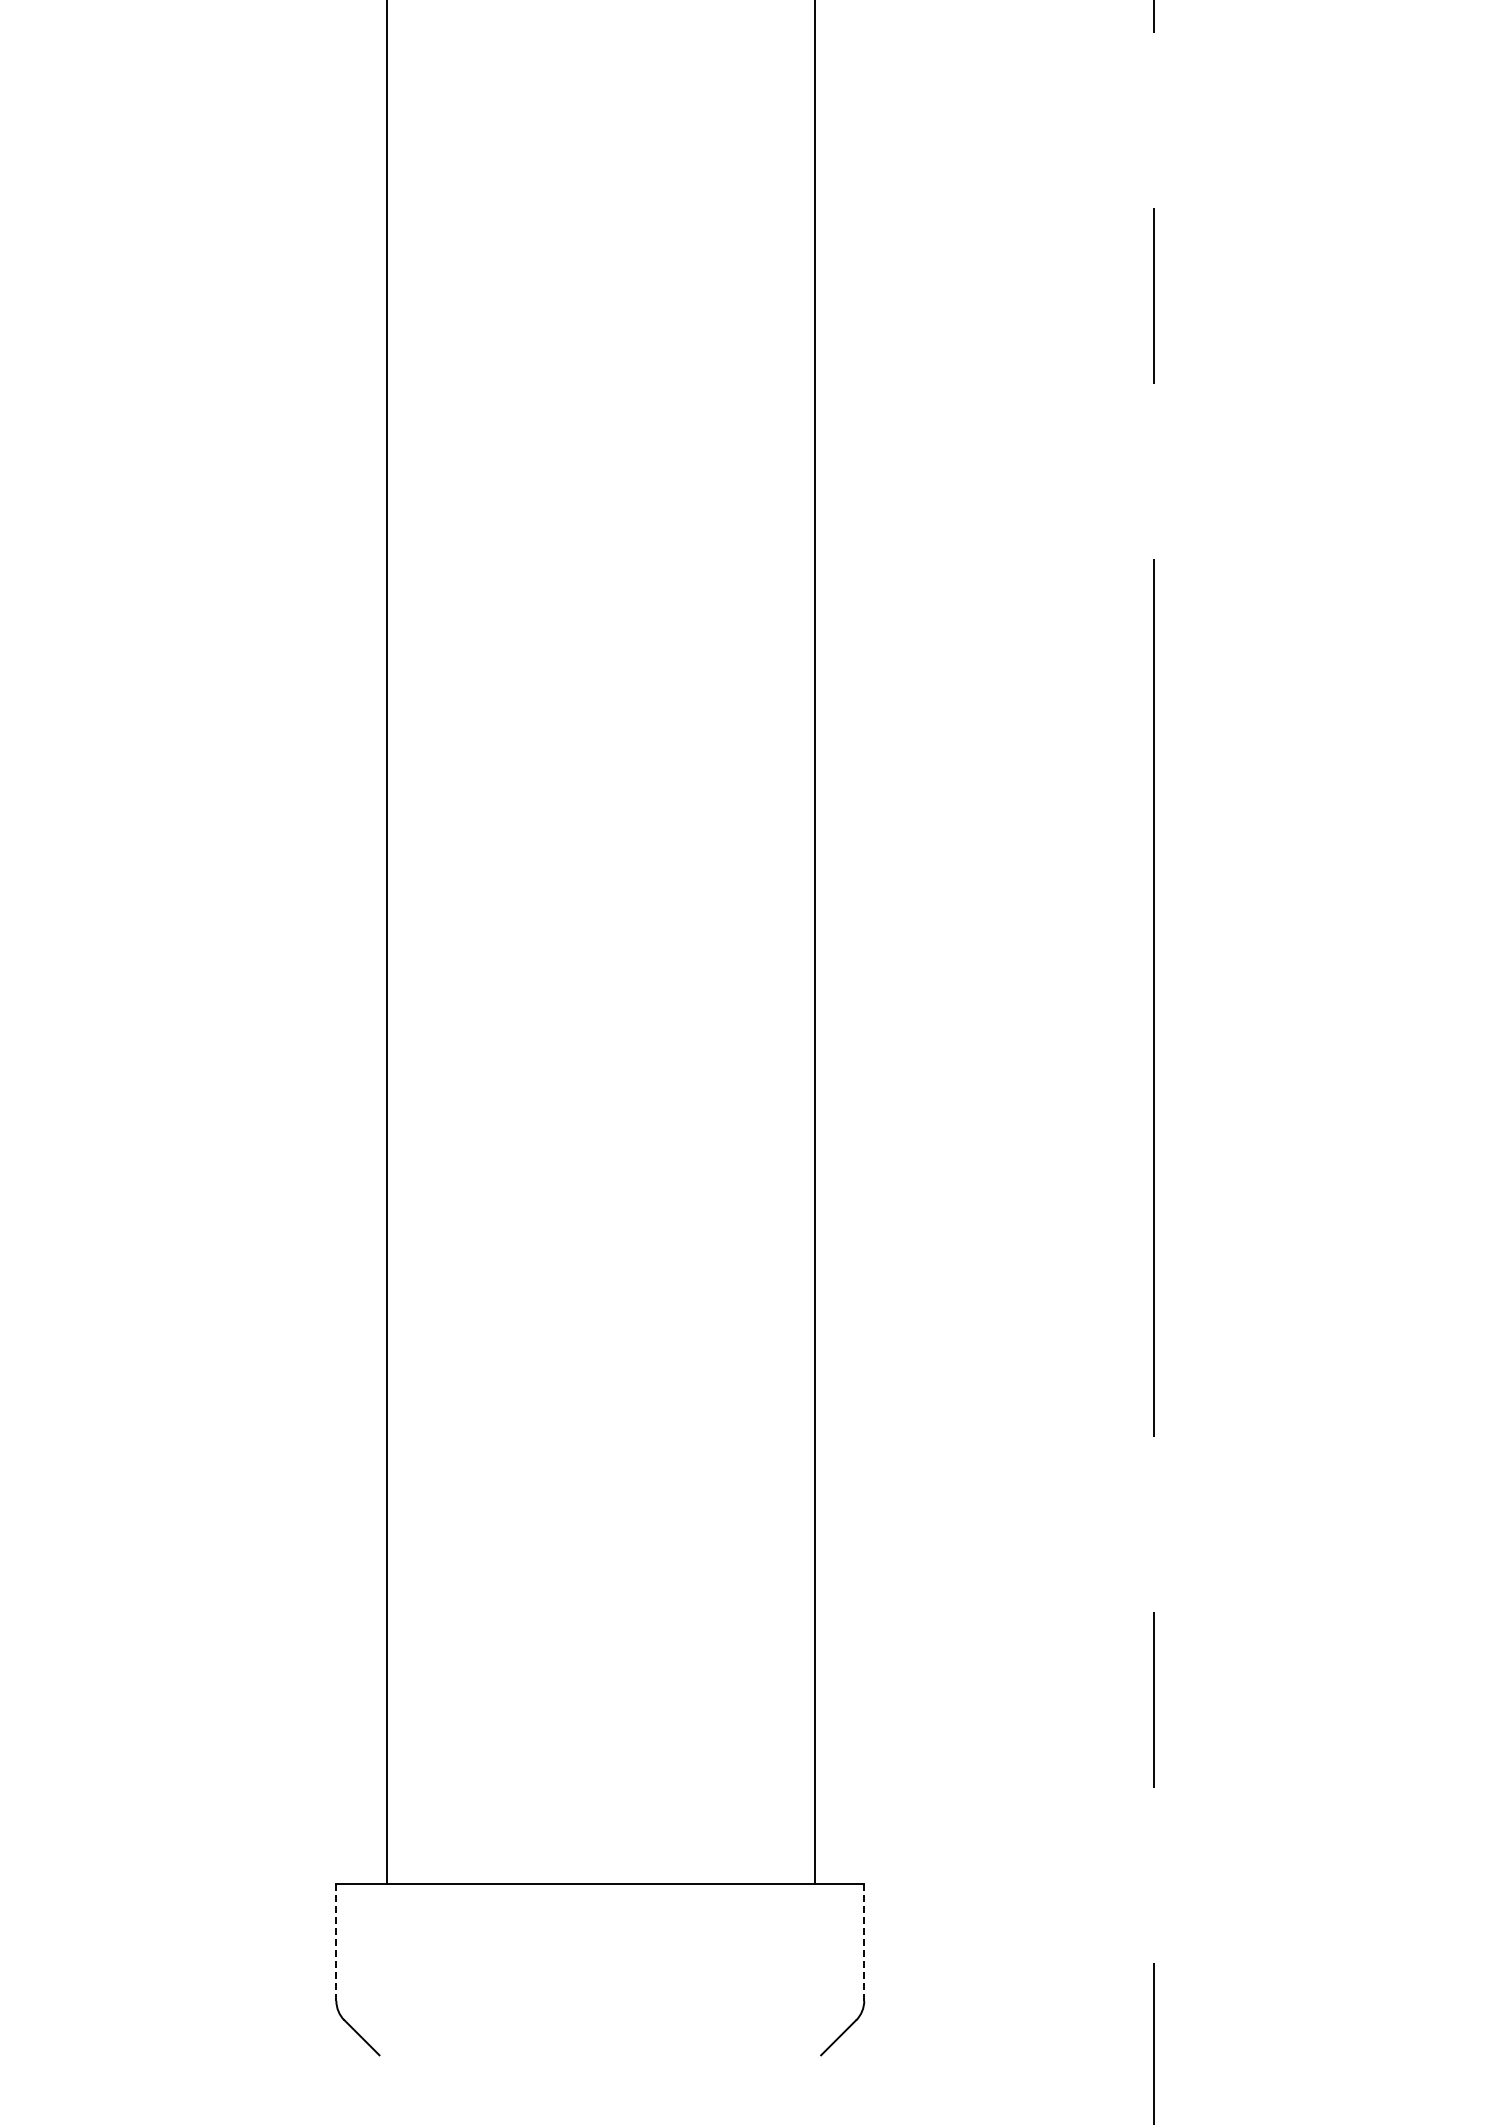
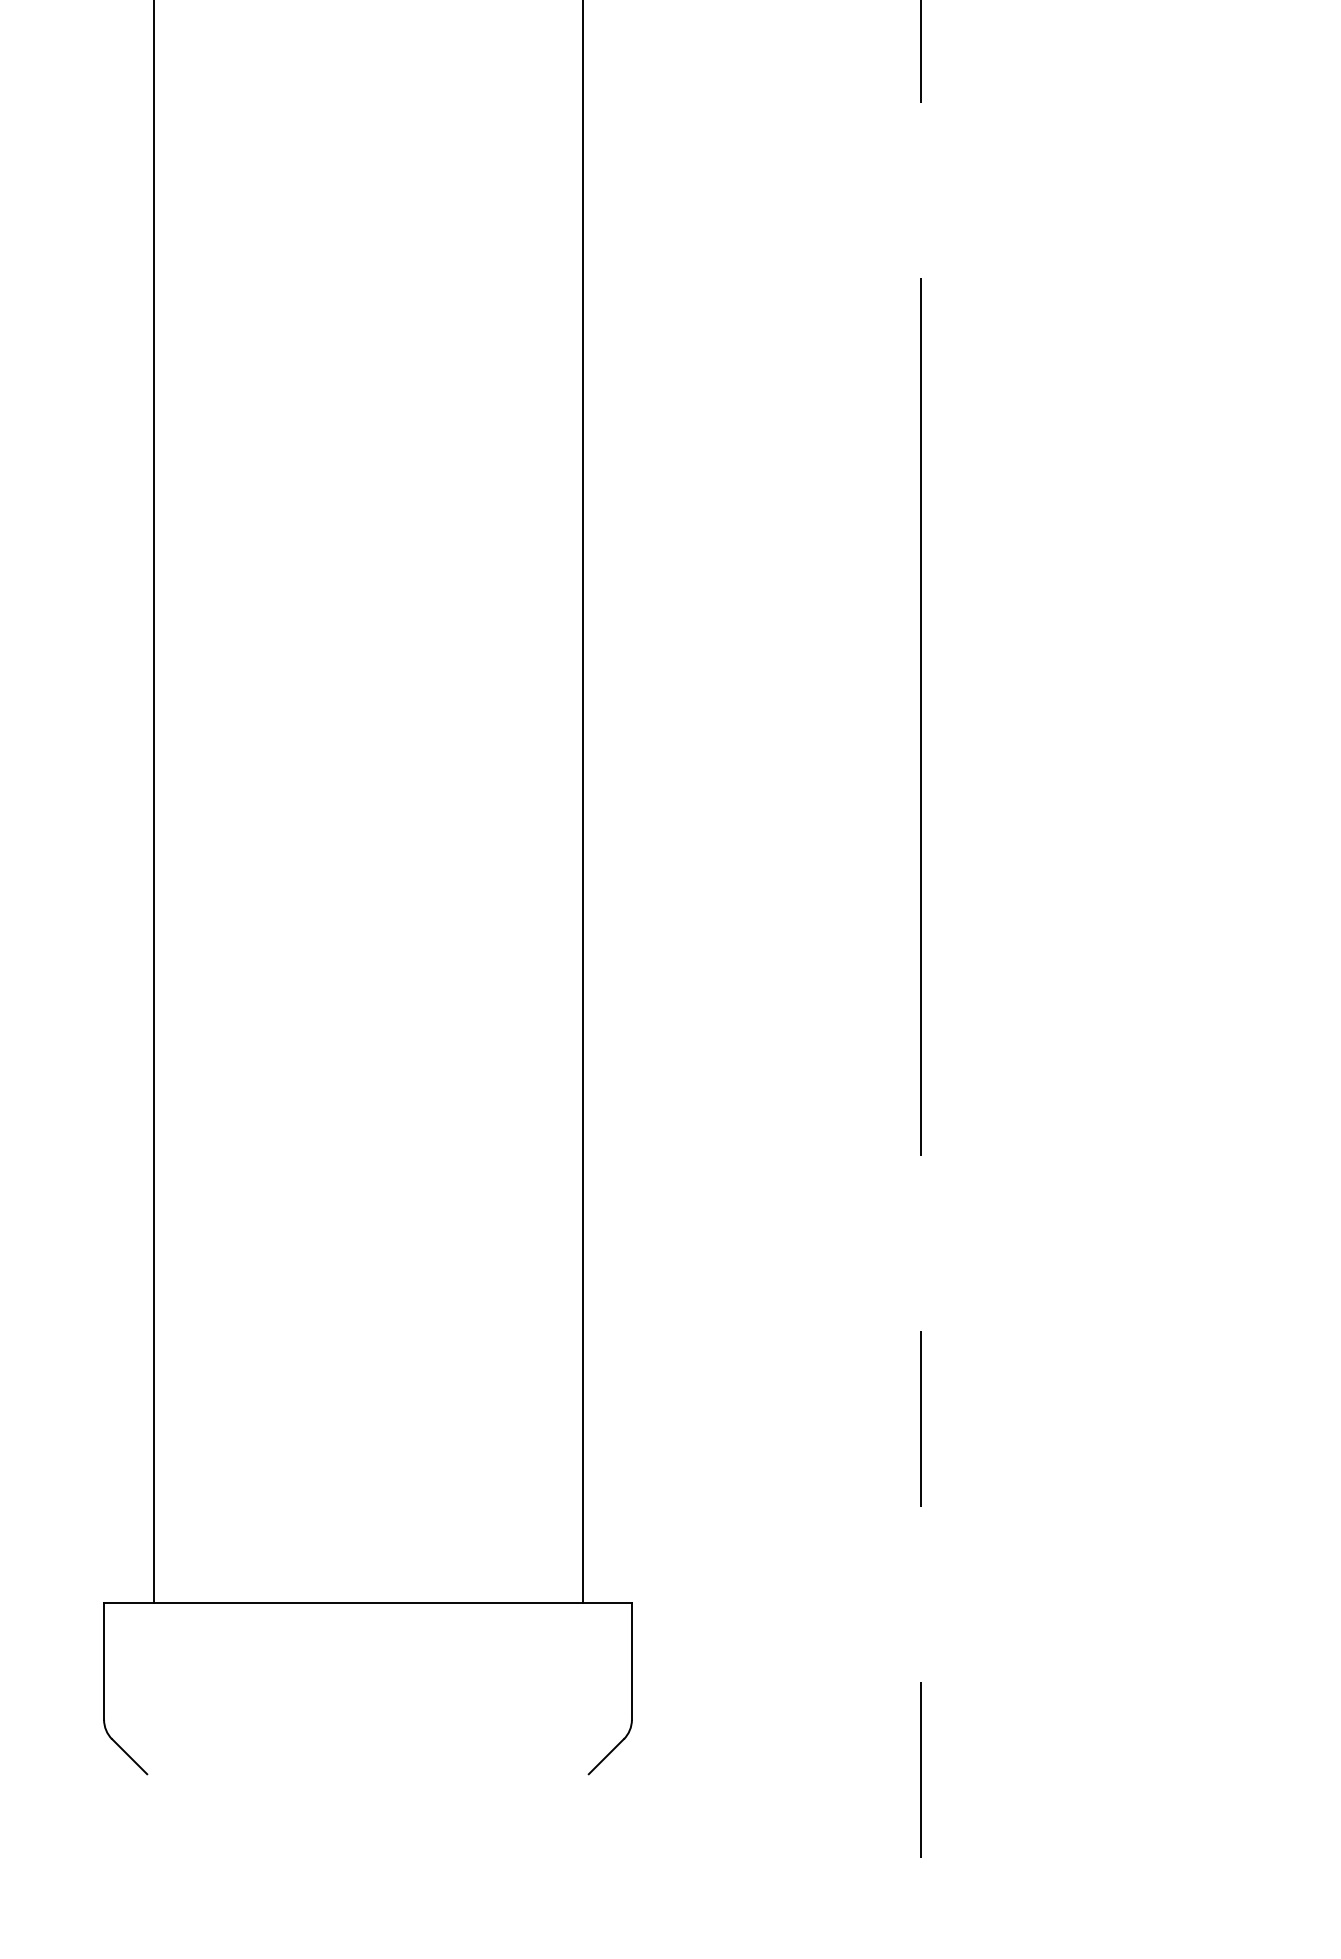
line: (336, 1942) -> (104, 1661), dashed -> solid
line: (864, 1942) -> (632, 1661), dashed -> solid

